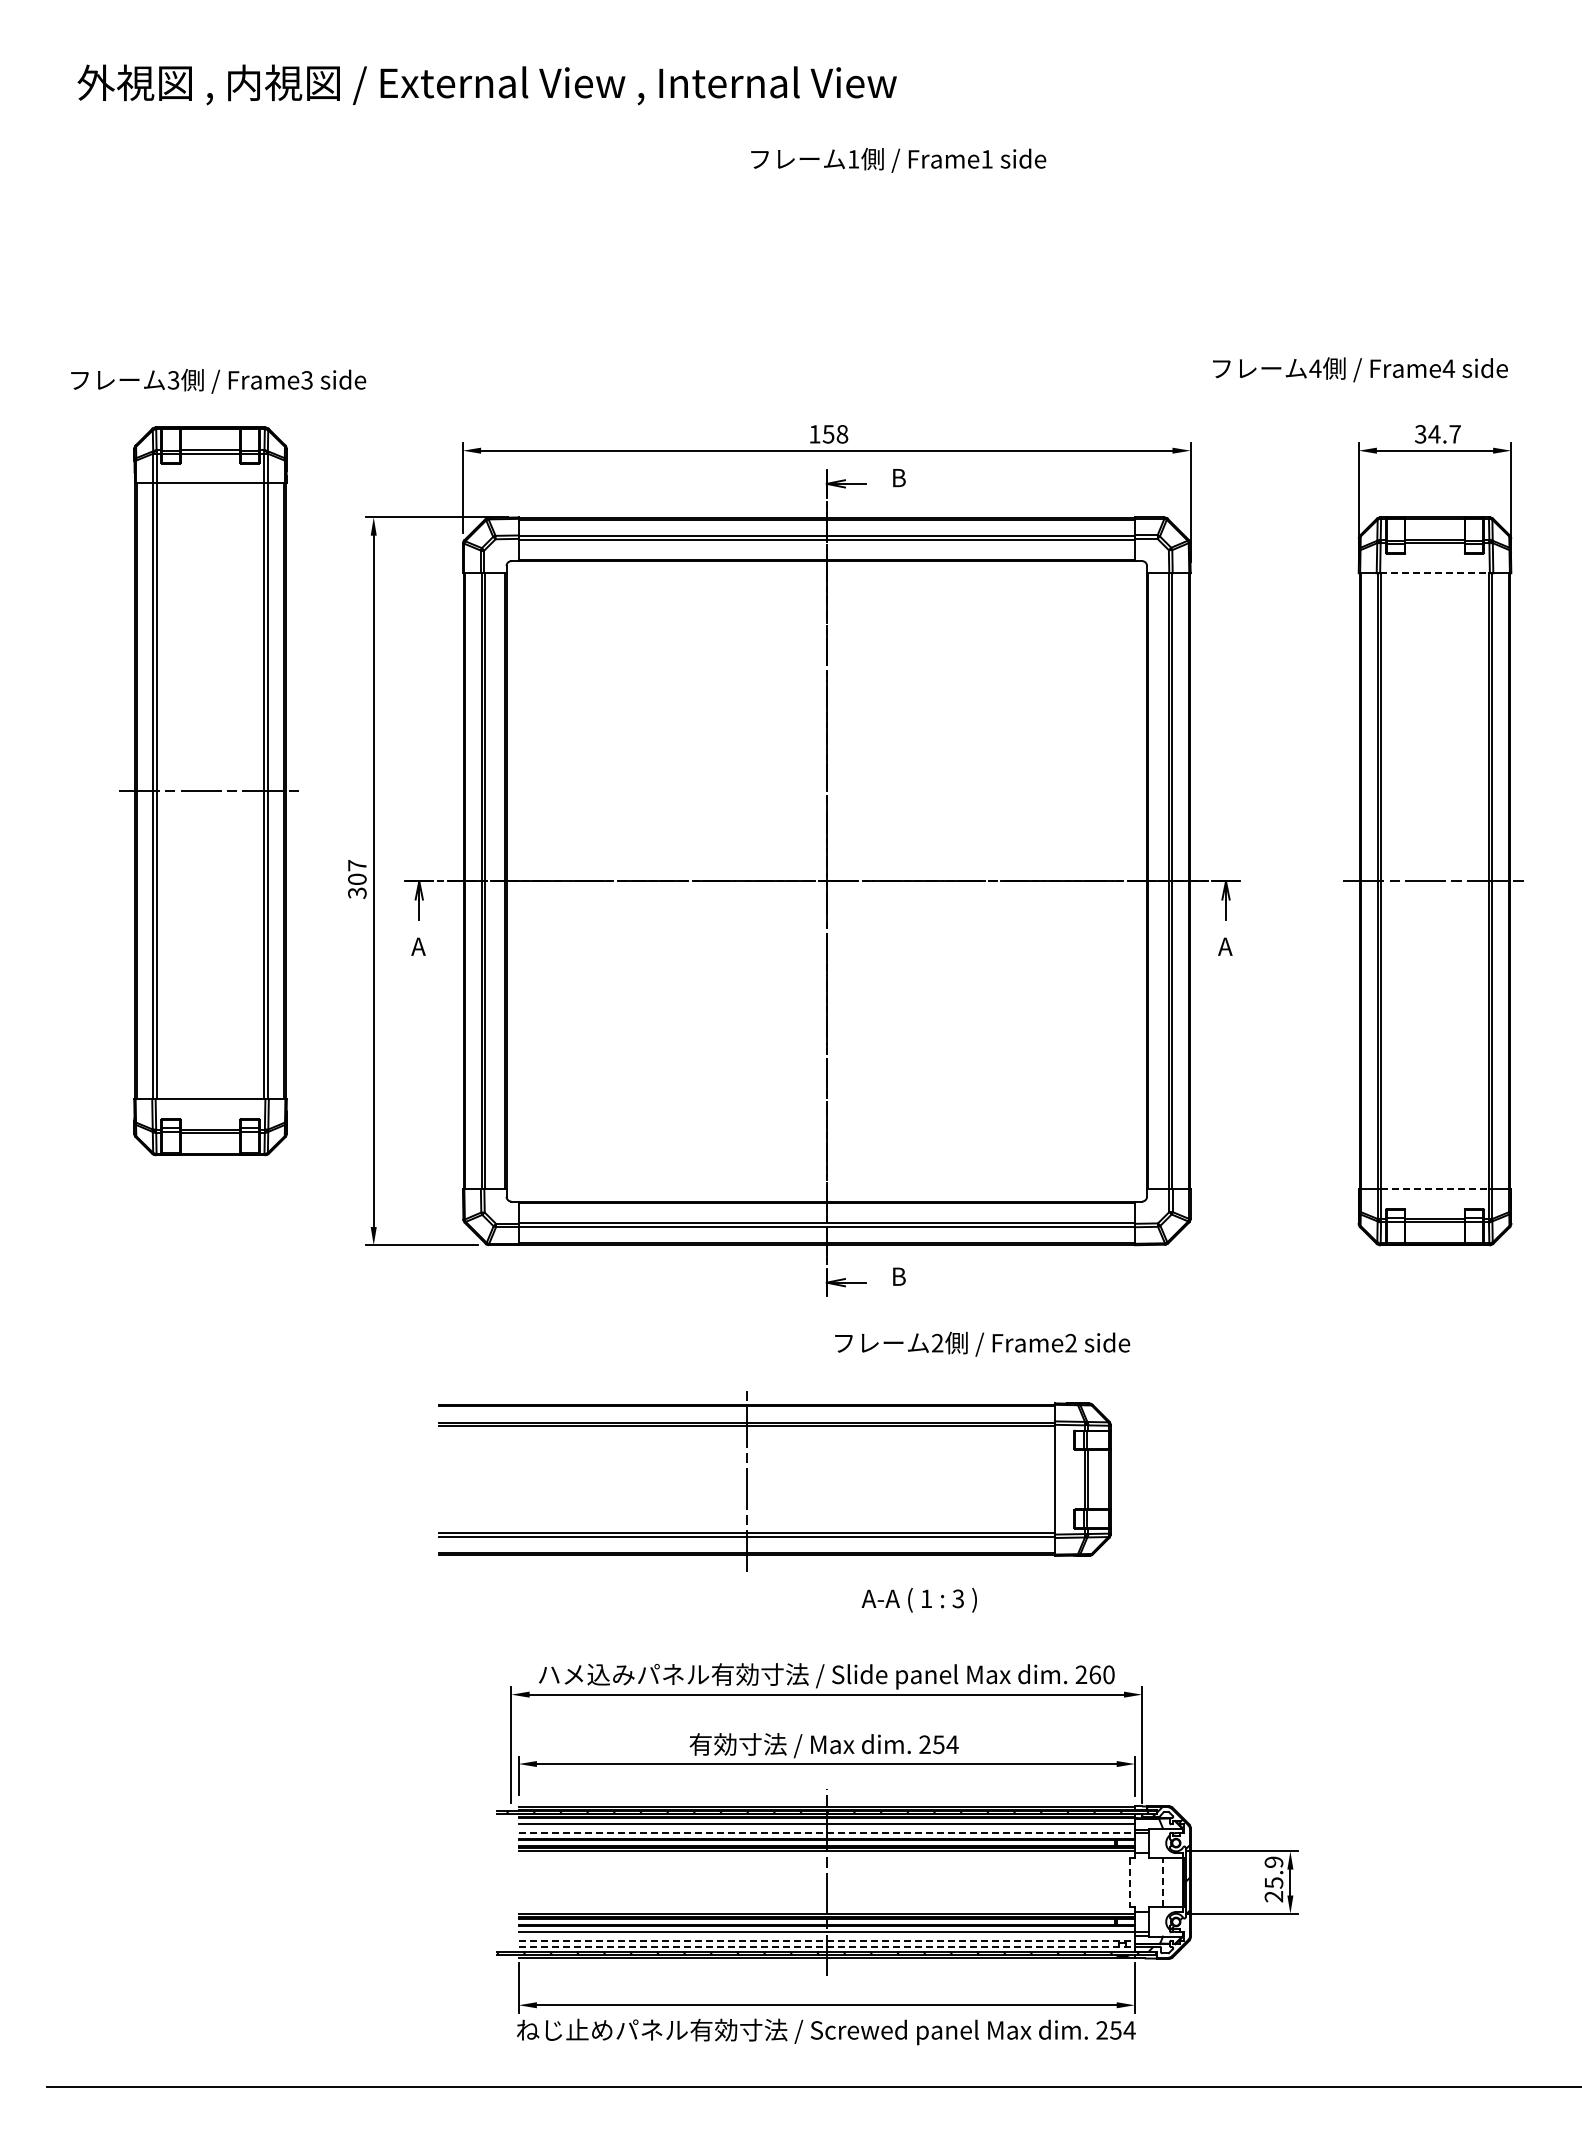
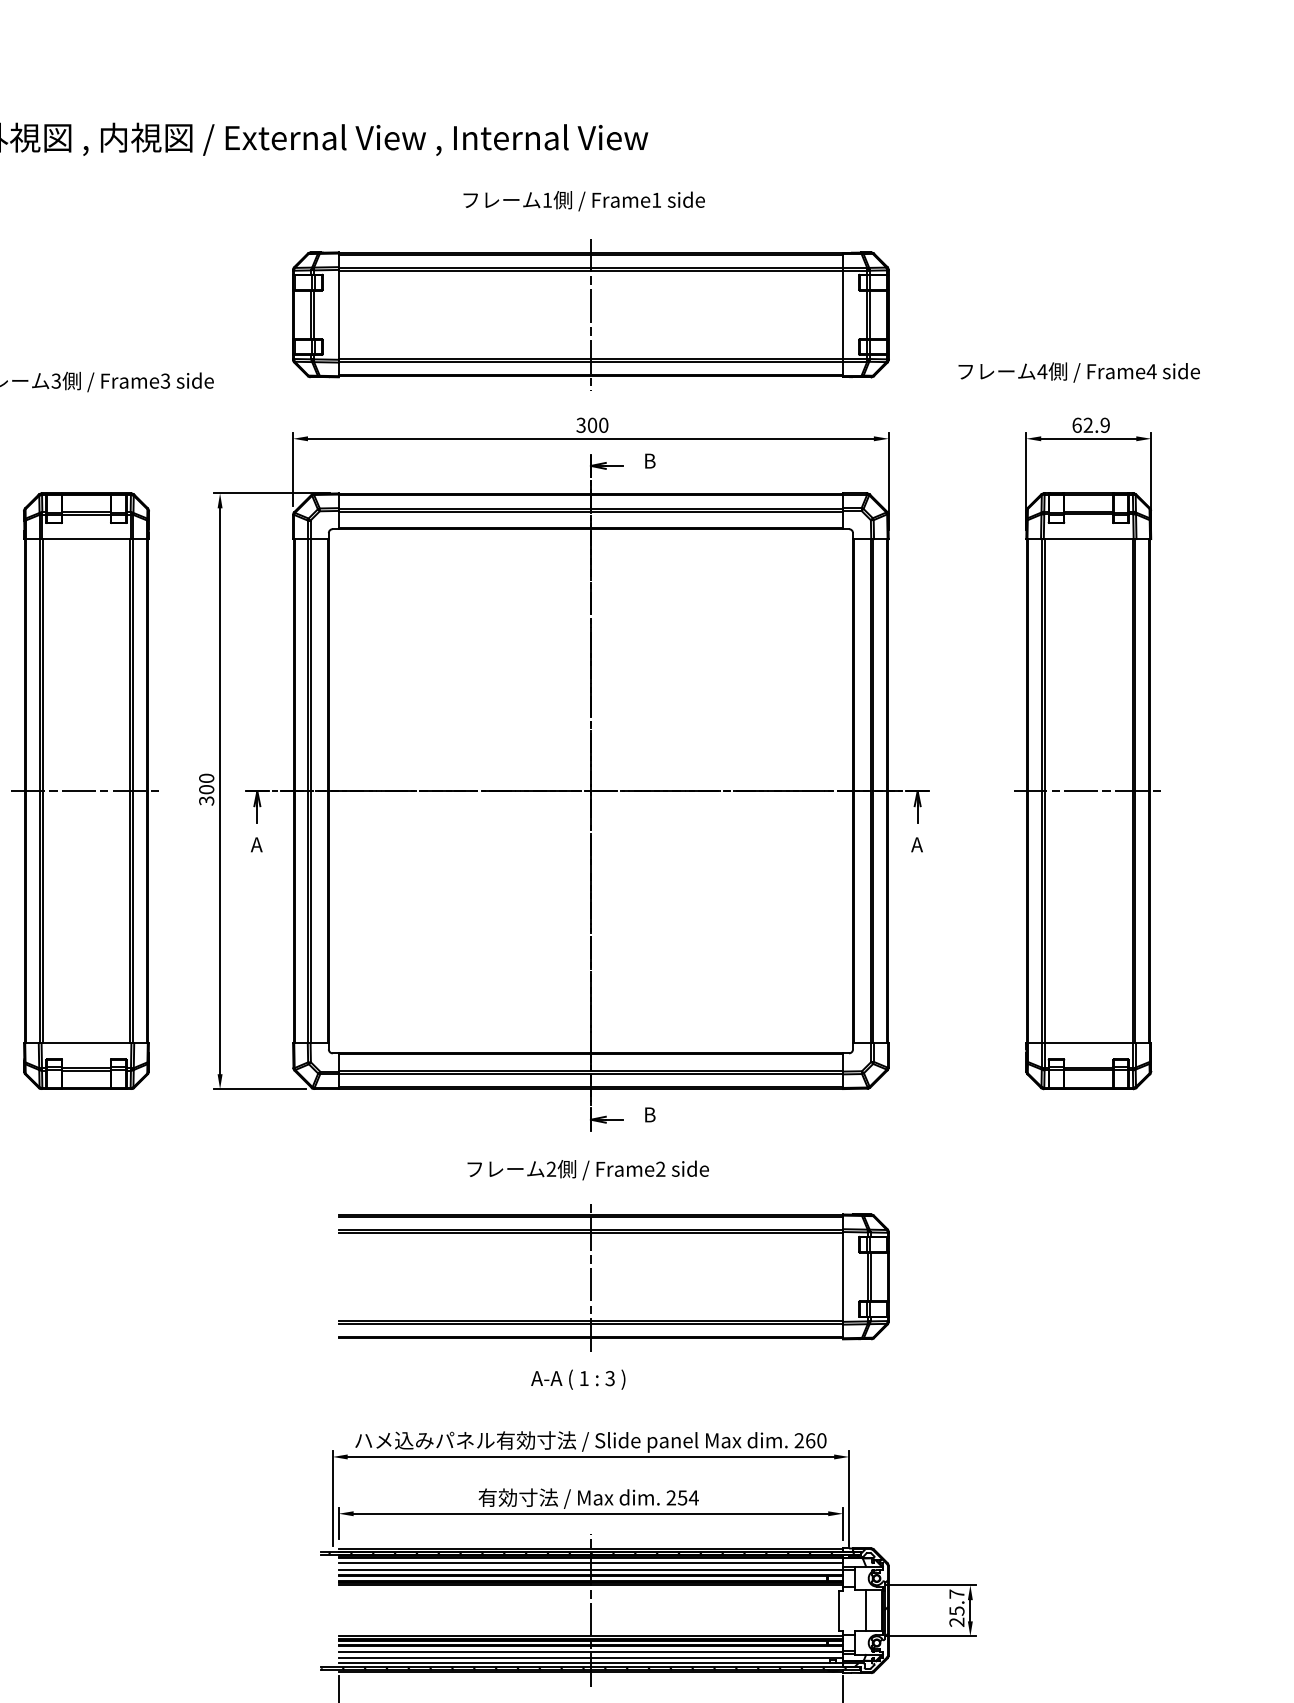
text: (898, 160) -> (584, 201), moved
part: (826, 299) -> (590, 315), added
text: (1360, 369) -> (1079, 372), moved
text: (828, 434) -> (592, 425), 158 -> 300
text: (1437, 434) -> (1090, 425), 34.7 -> 62.9
line: (1435, 573) -> (1089, 539), dashed -> solid
part: (208, 791) -> (84, 791), moved
text: (357, 865) -> (206, 778), 307 -> 300
line: (1435, 1189) -> (1089, 1043), dashed -> solid
text: (982, 1343) -> (588, 1169), moved
part: (747, 1481) -> (591, 1278), moved
text: (918, 1600) -> (577, 1379), moved
line: (827, 1832) -> (591, 1569), dashed -> solid
text: (1273, 1861) -> (956, 1593), 25.9 -> 25.7
line: (1163, 1882) -> (866, 1610), dashed -> solid
line: (1130, 1883) -> (839, 1611), dashed -> solid
line: (827, 1940) -> (591, 1658), dashed -> solid
line: (827, 1946) -> (591, 1663), dashed -> solid

